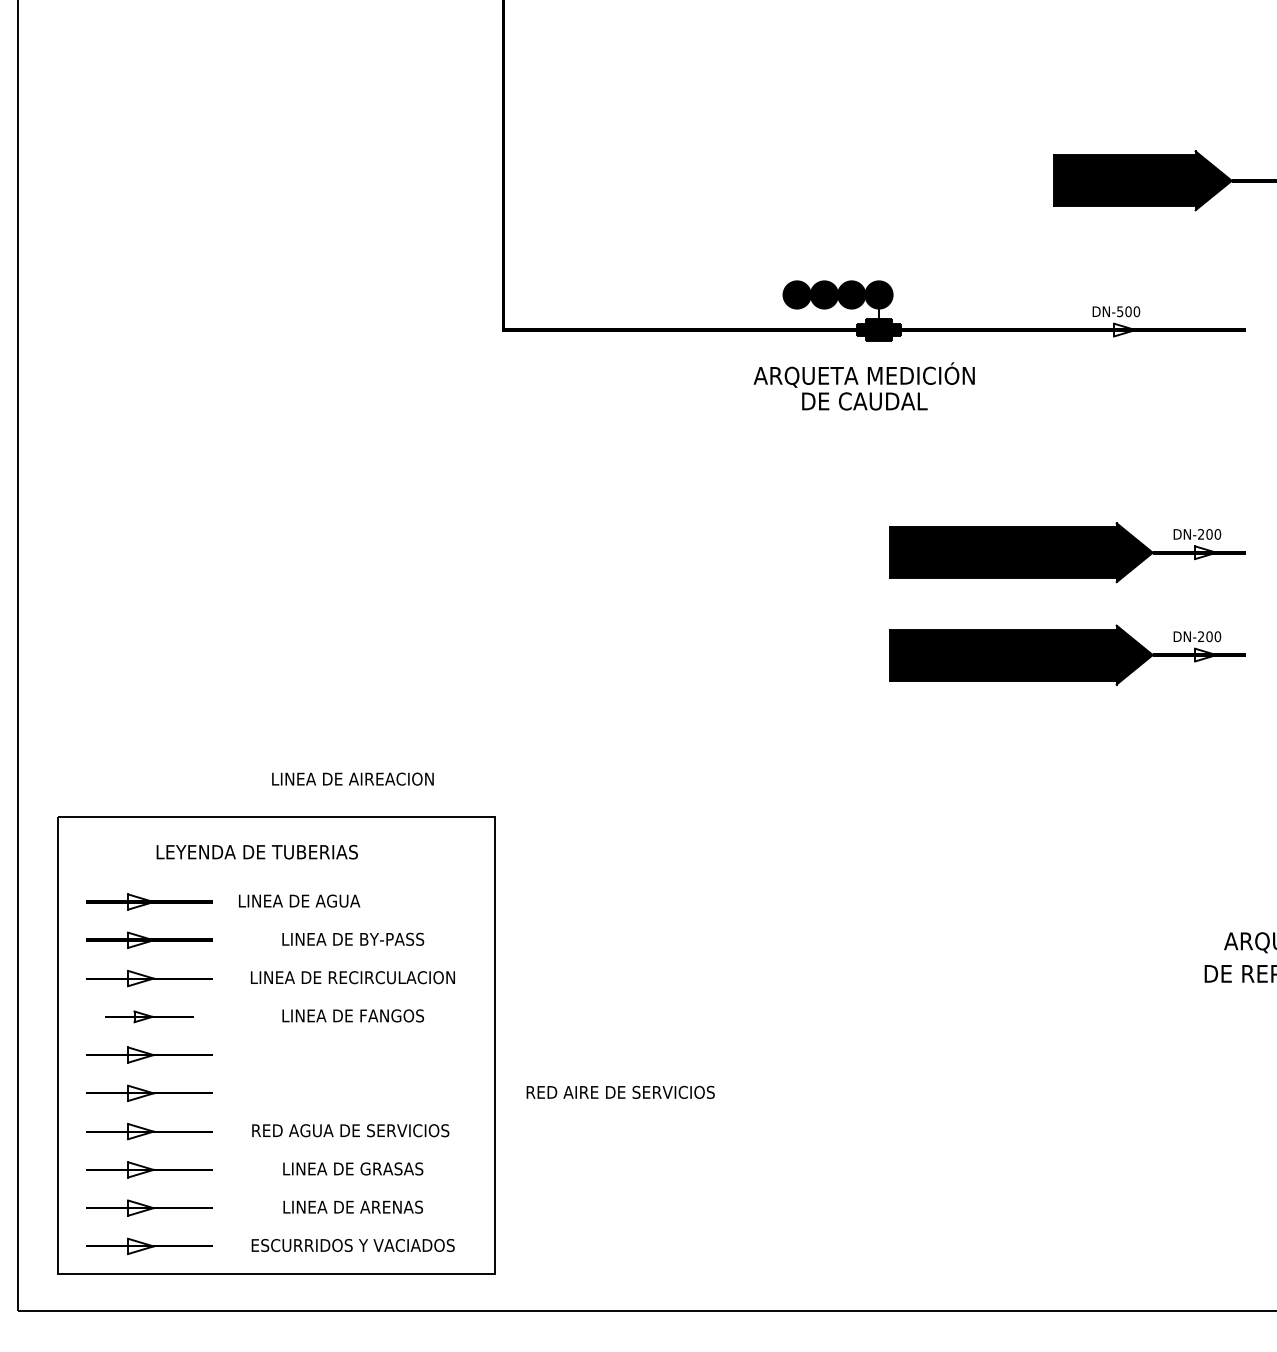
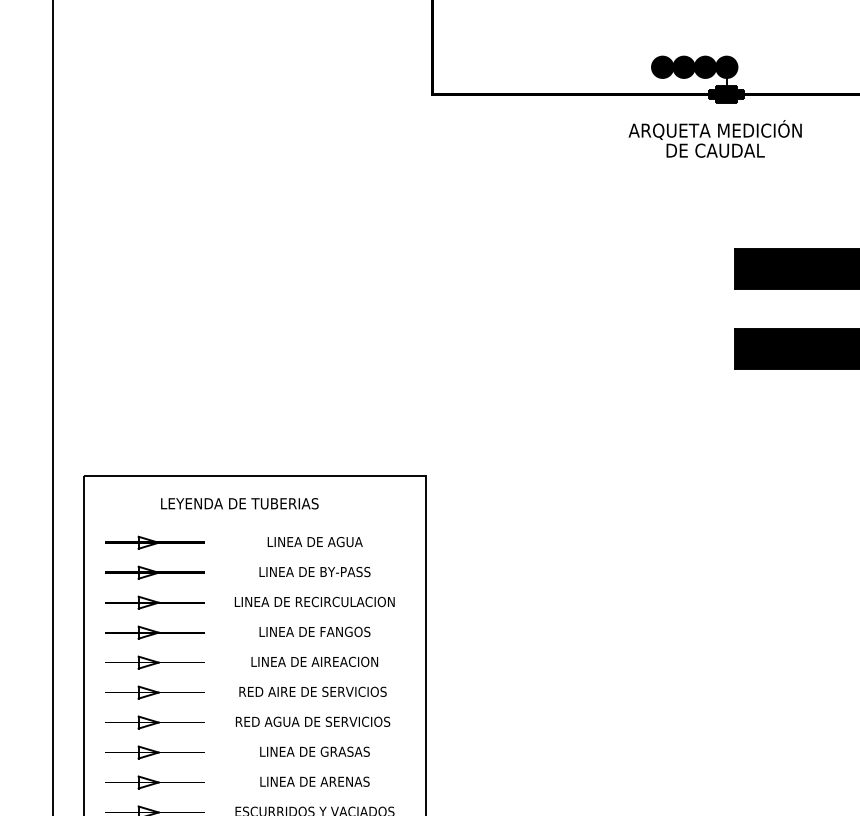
text: (352, 778) -> (314, 661), moved
text: (299, 900) -> (315, 541), moved
part: (149, 1016) -> (155, 632), size x1.43
text: (620, 1091) -> (312, 691), moved

